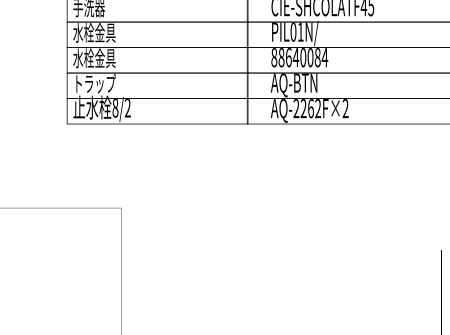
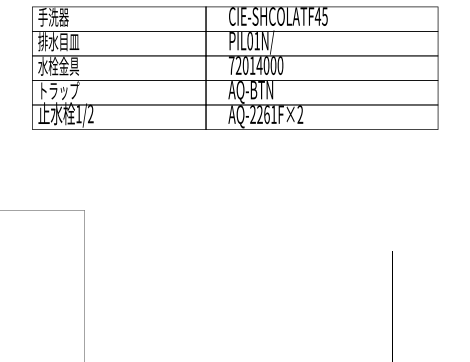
text: (94, 32) -> (58, 41), 水栓金具 -> 排水目皿
text: (299, 57) -> (255, 65), 88640084 -> 72014000
text: (115, 107) -> (78, 113), 8/2 -> 1/2
text: (317, 108) -> (273, 114), AQ-2262F×2 -> AQ-2261F×2

